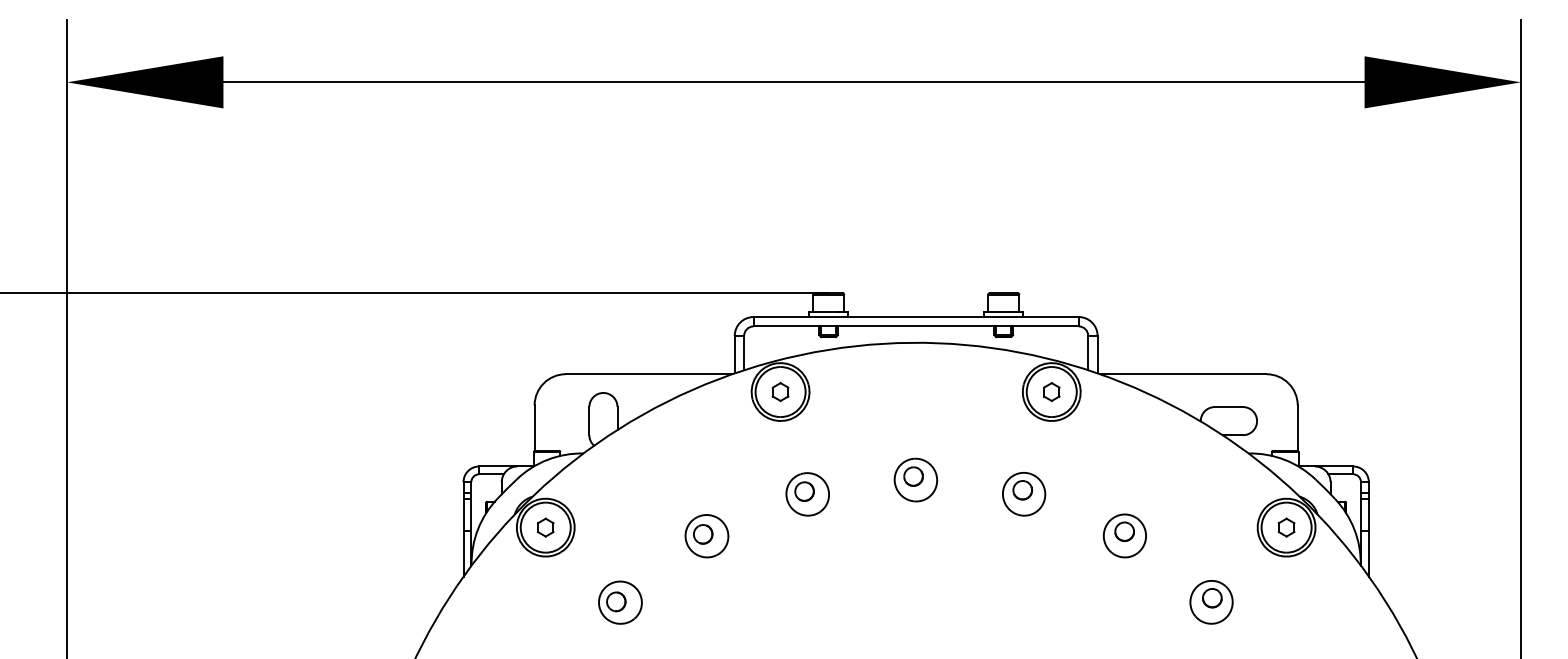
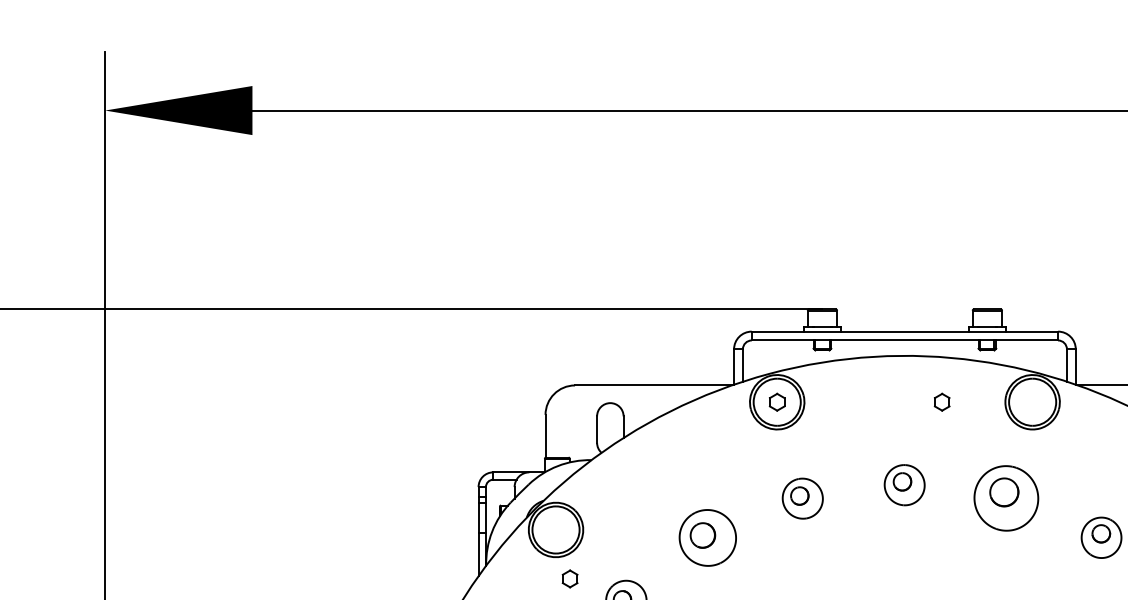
part: (1051, 392) -> (941, 402), moved
part: (1024, 494) -> (1006, 498), size x1.6
part: (545, 527) -> (569, 578), moved
part: (706, 536) -> (707, 538), size x1.4

